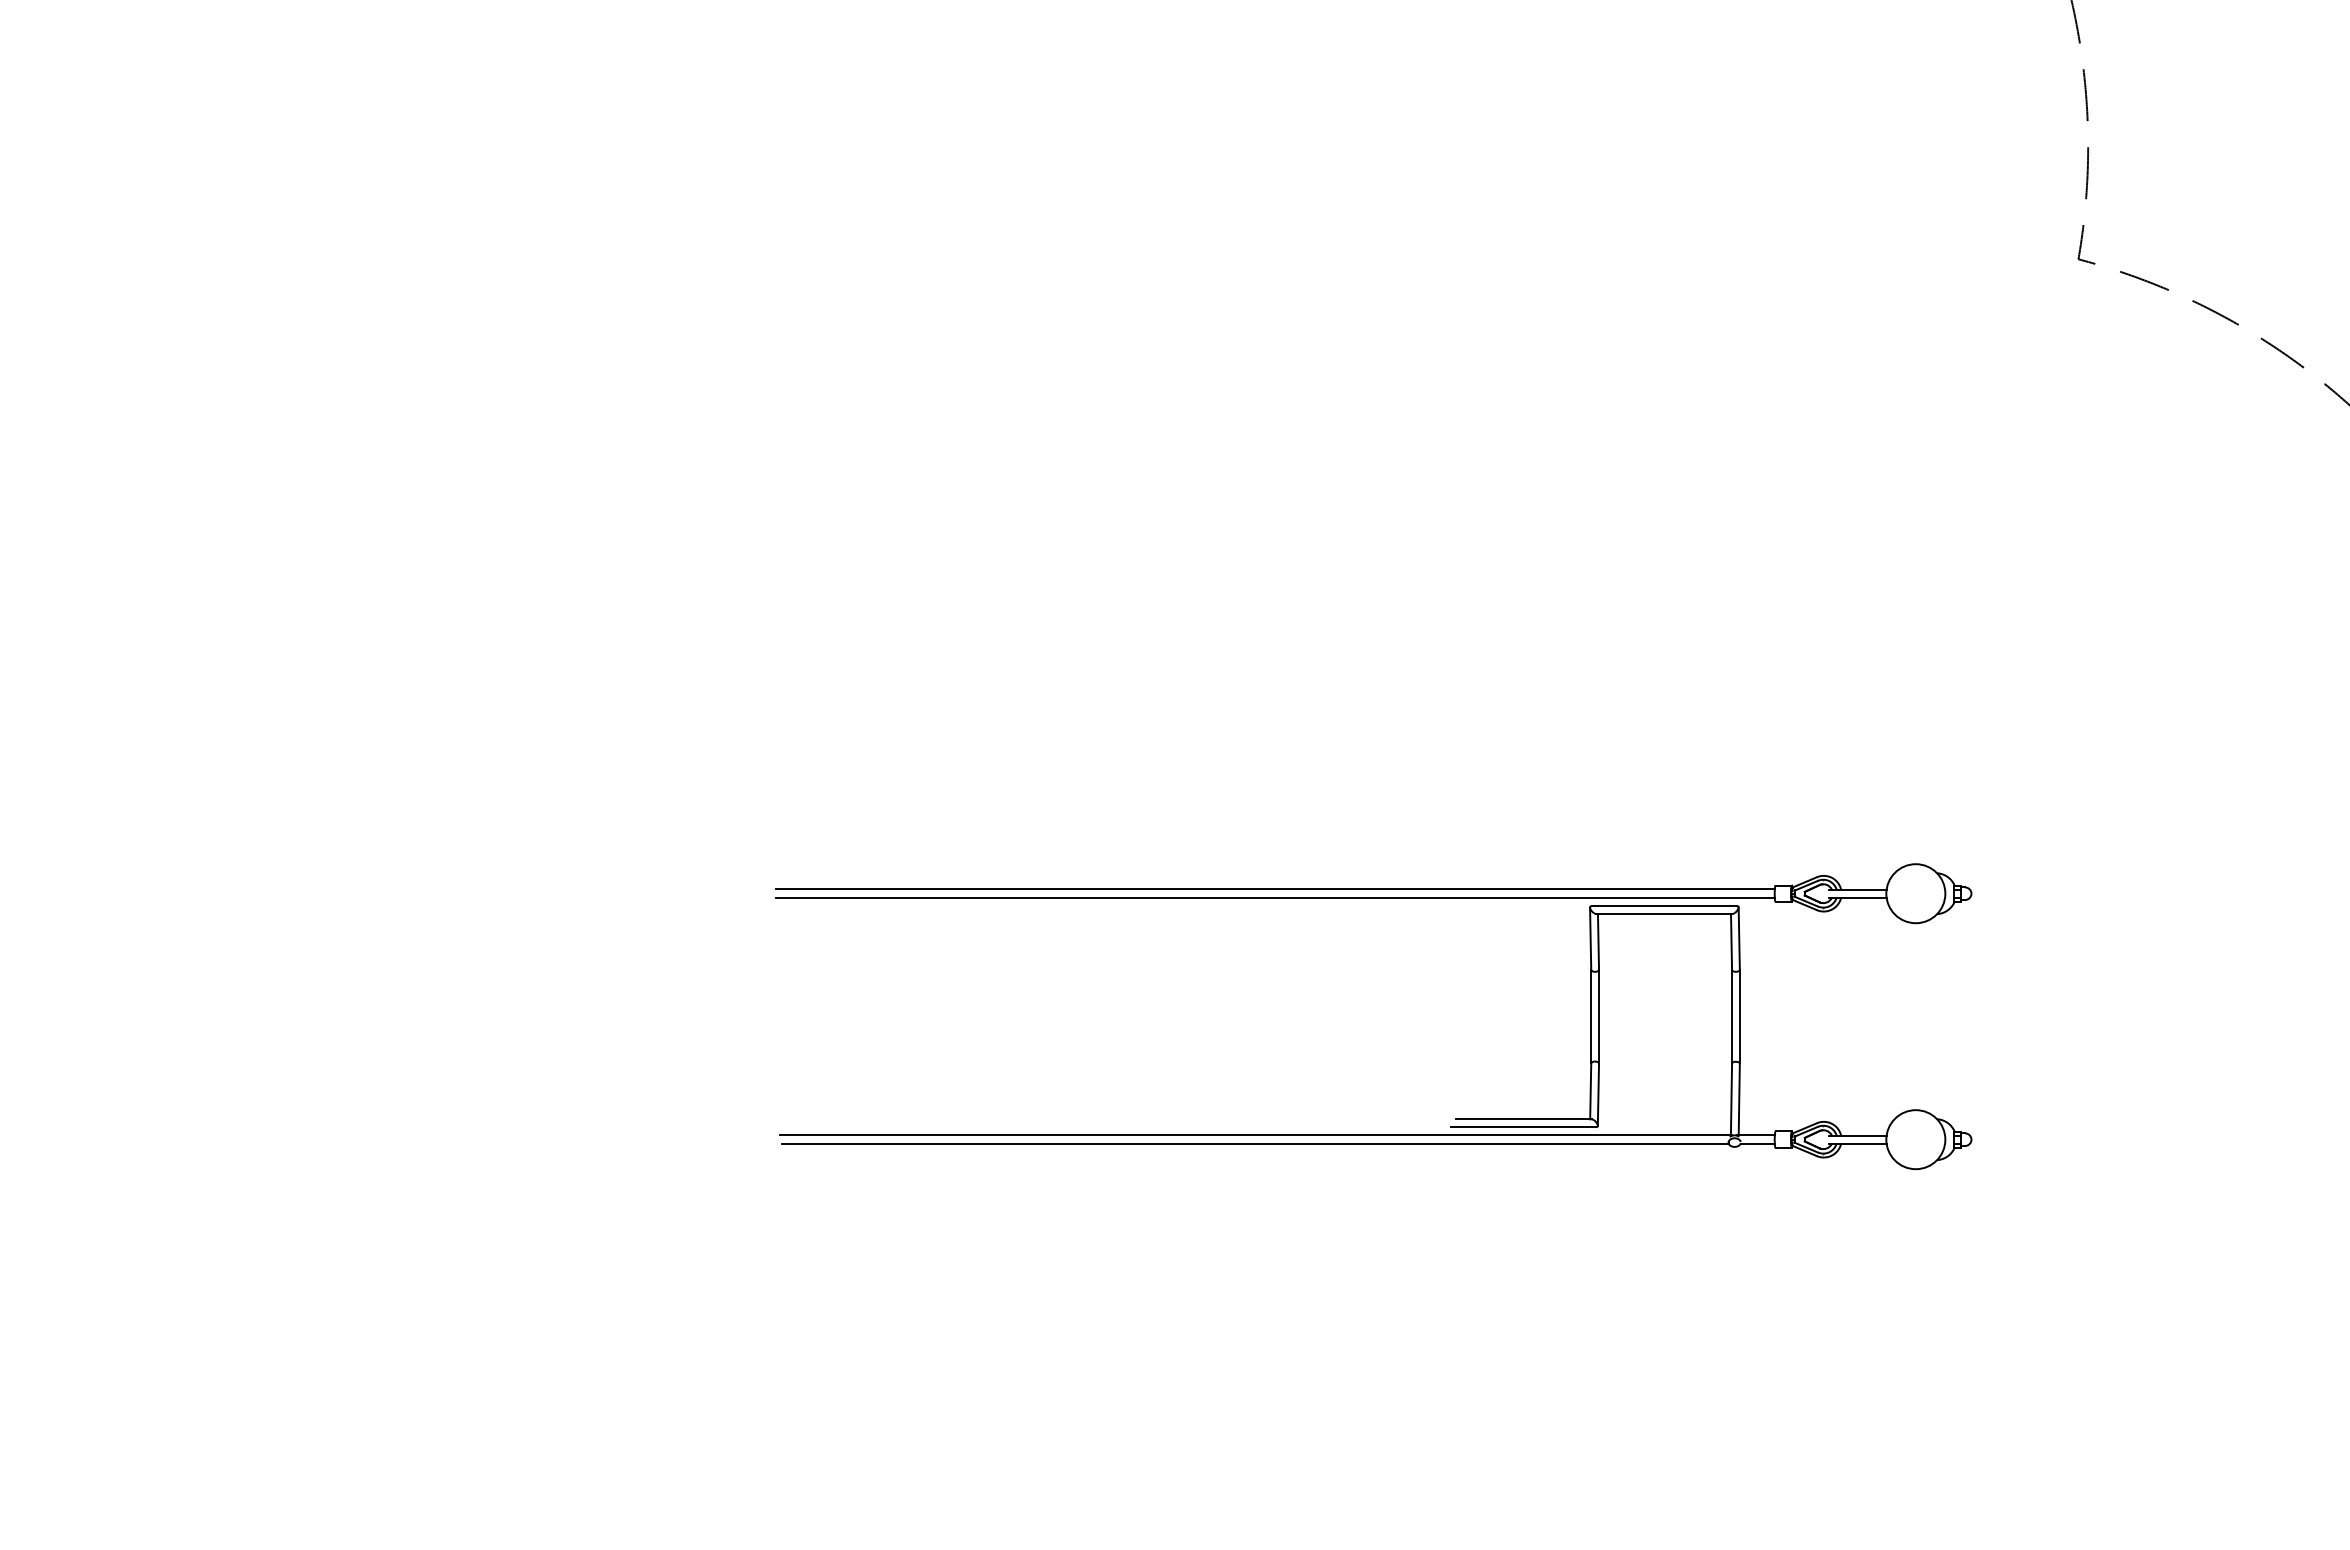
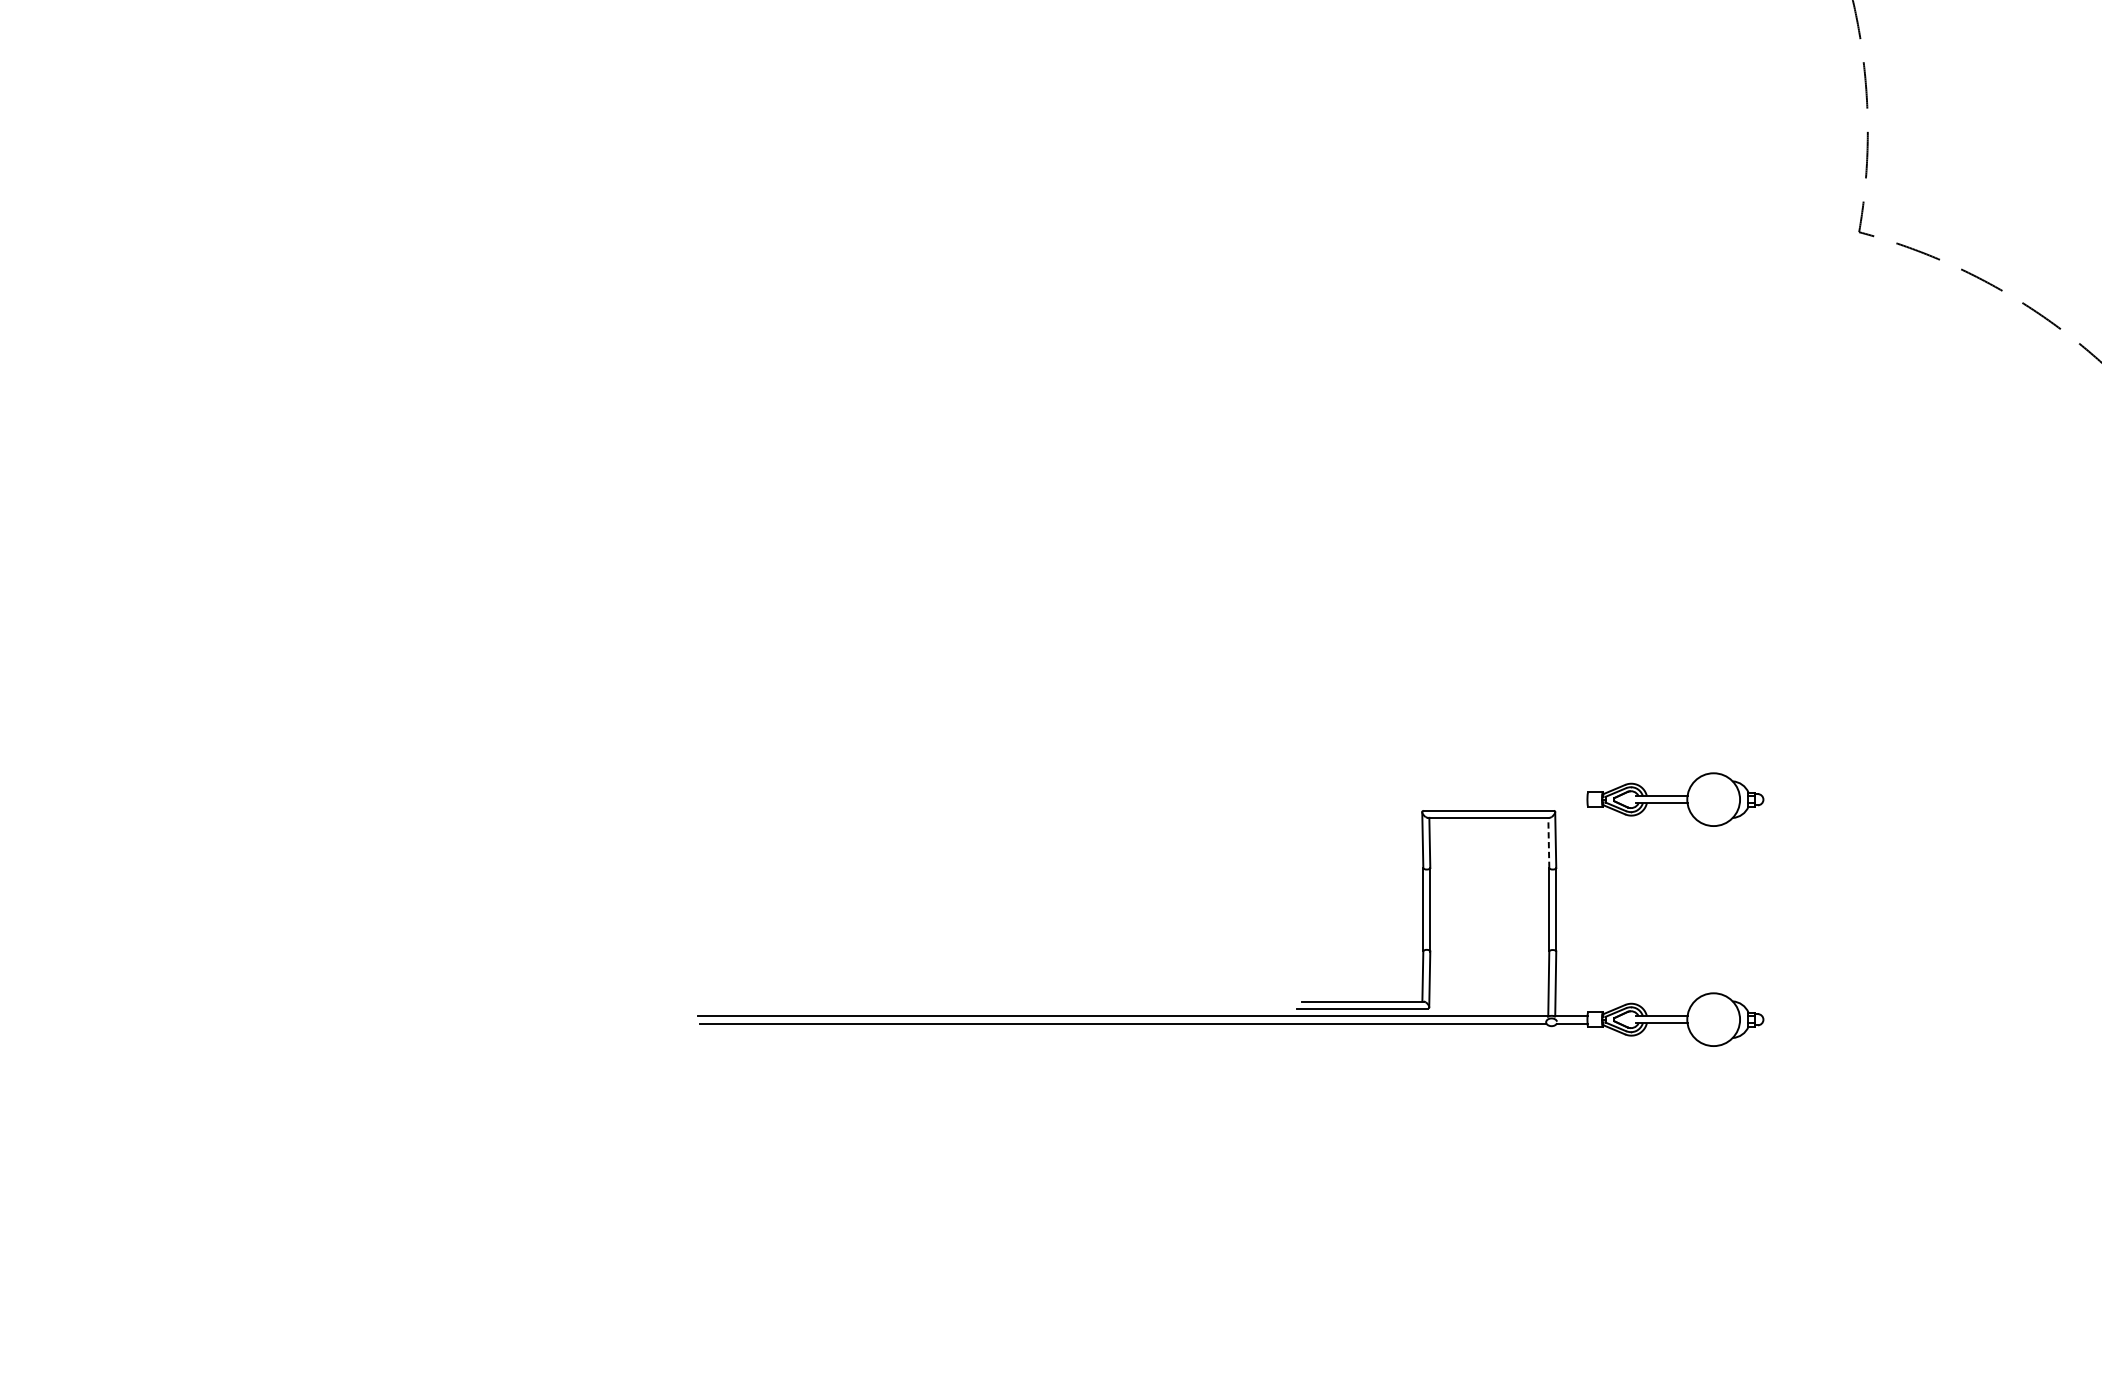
line: (1275, 889) -> (1140, 795), removed
line: (1275, 898) -> (1140, 803), removed
line: (1731, 941) -> (1548, 842), solid -> dashed

